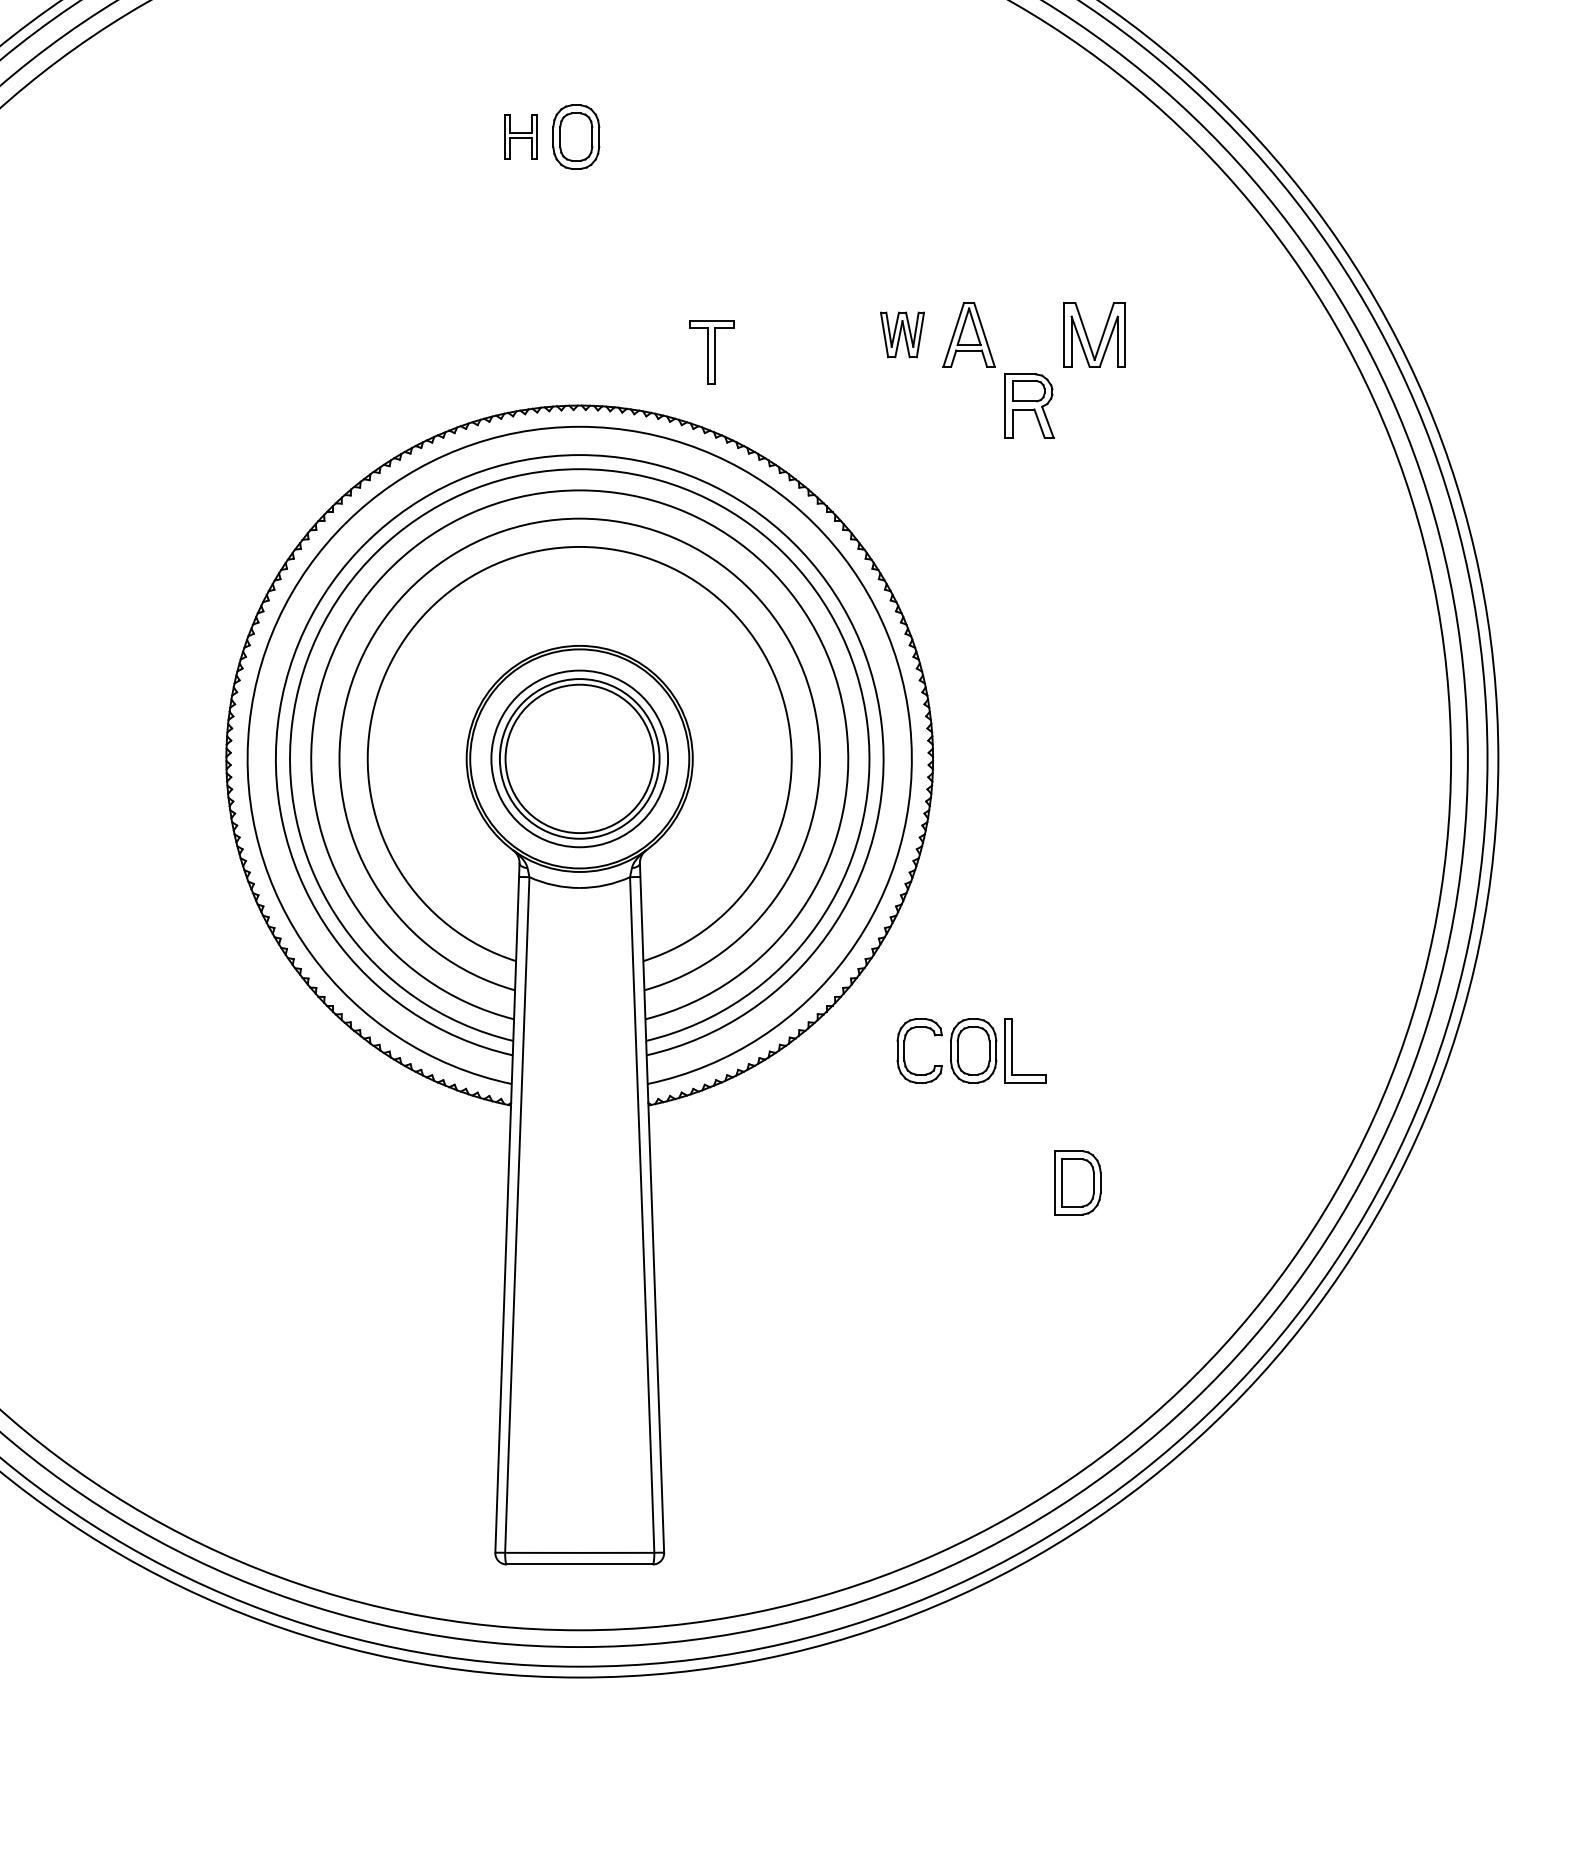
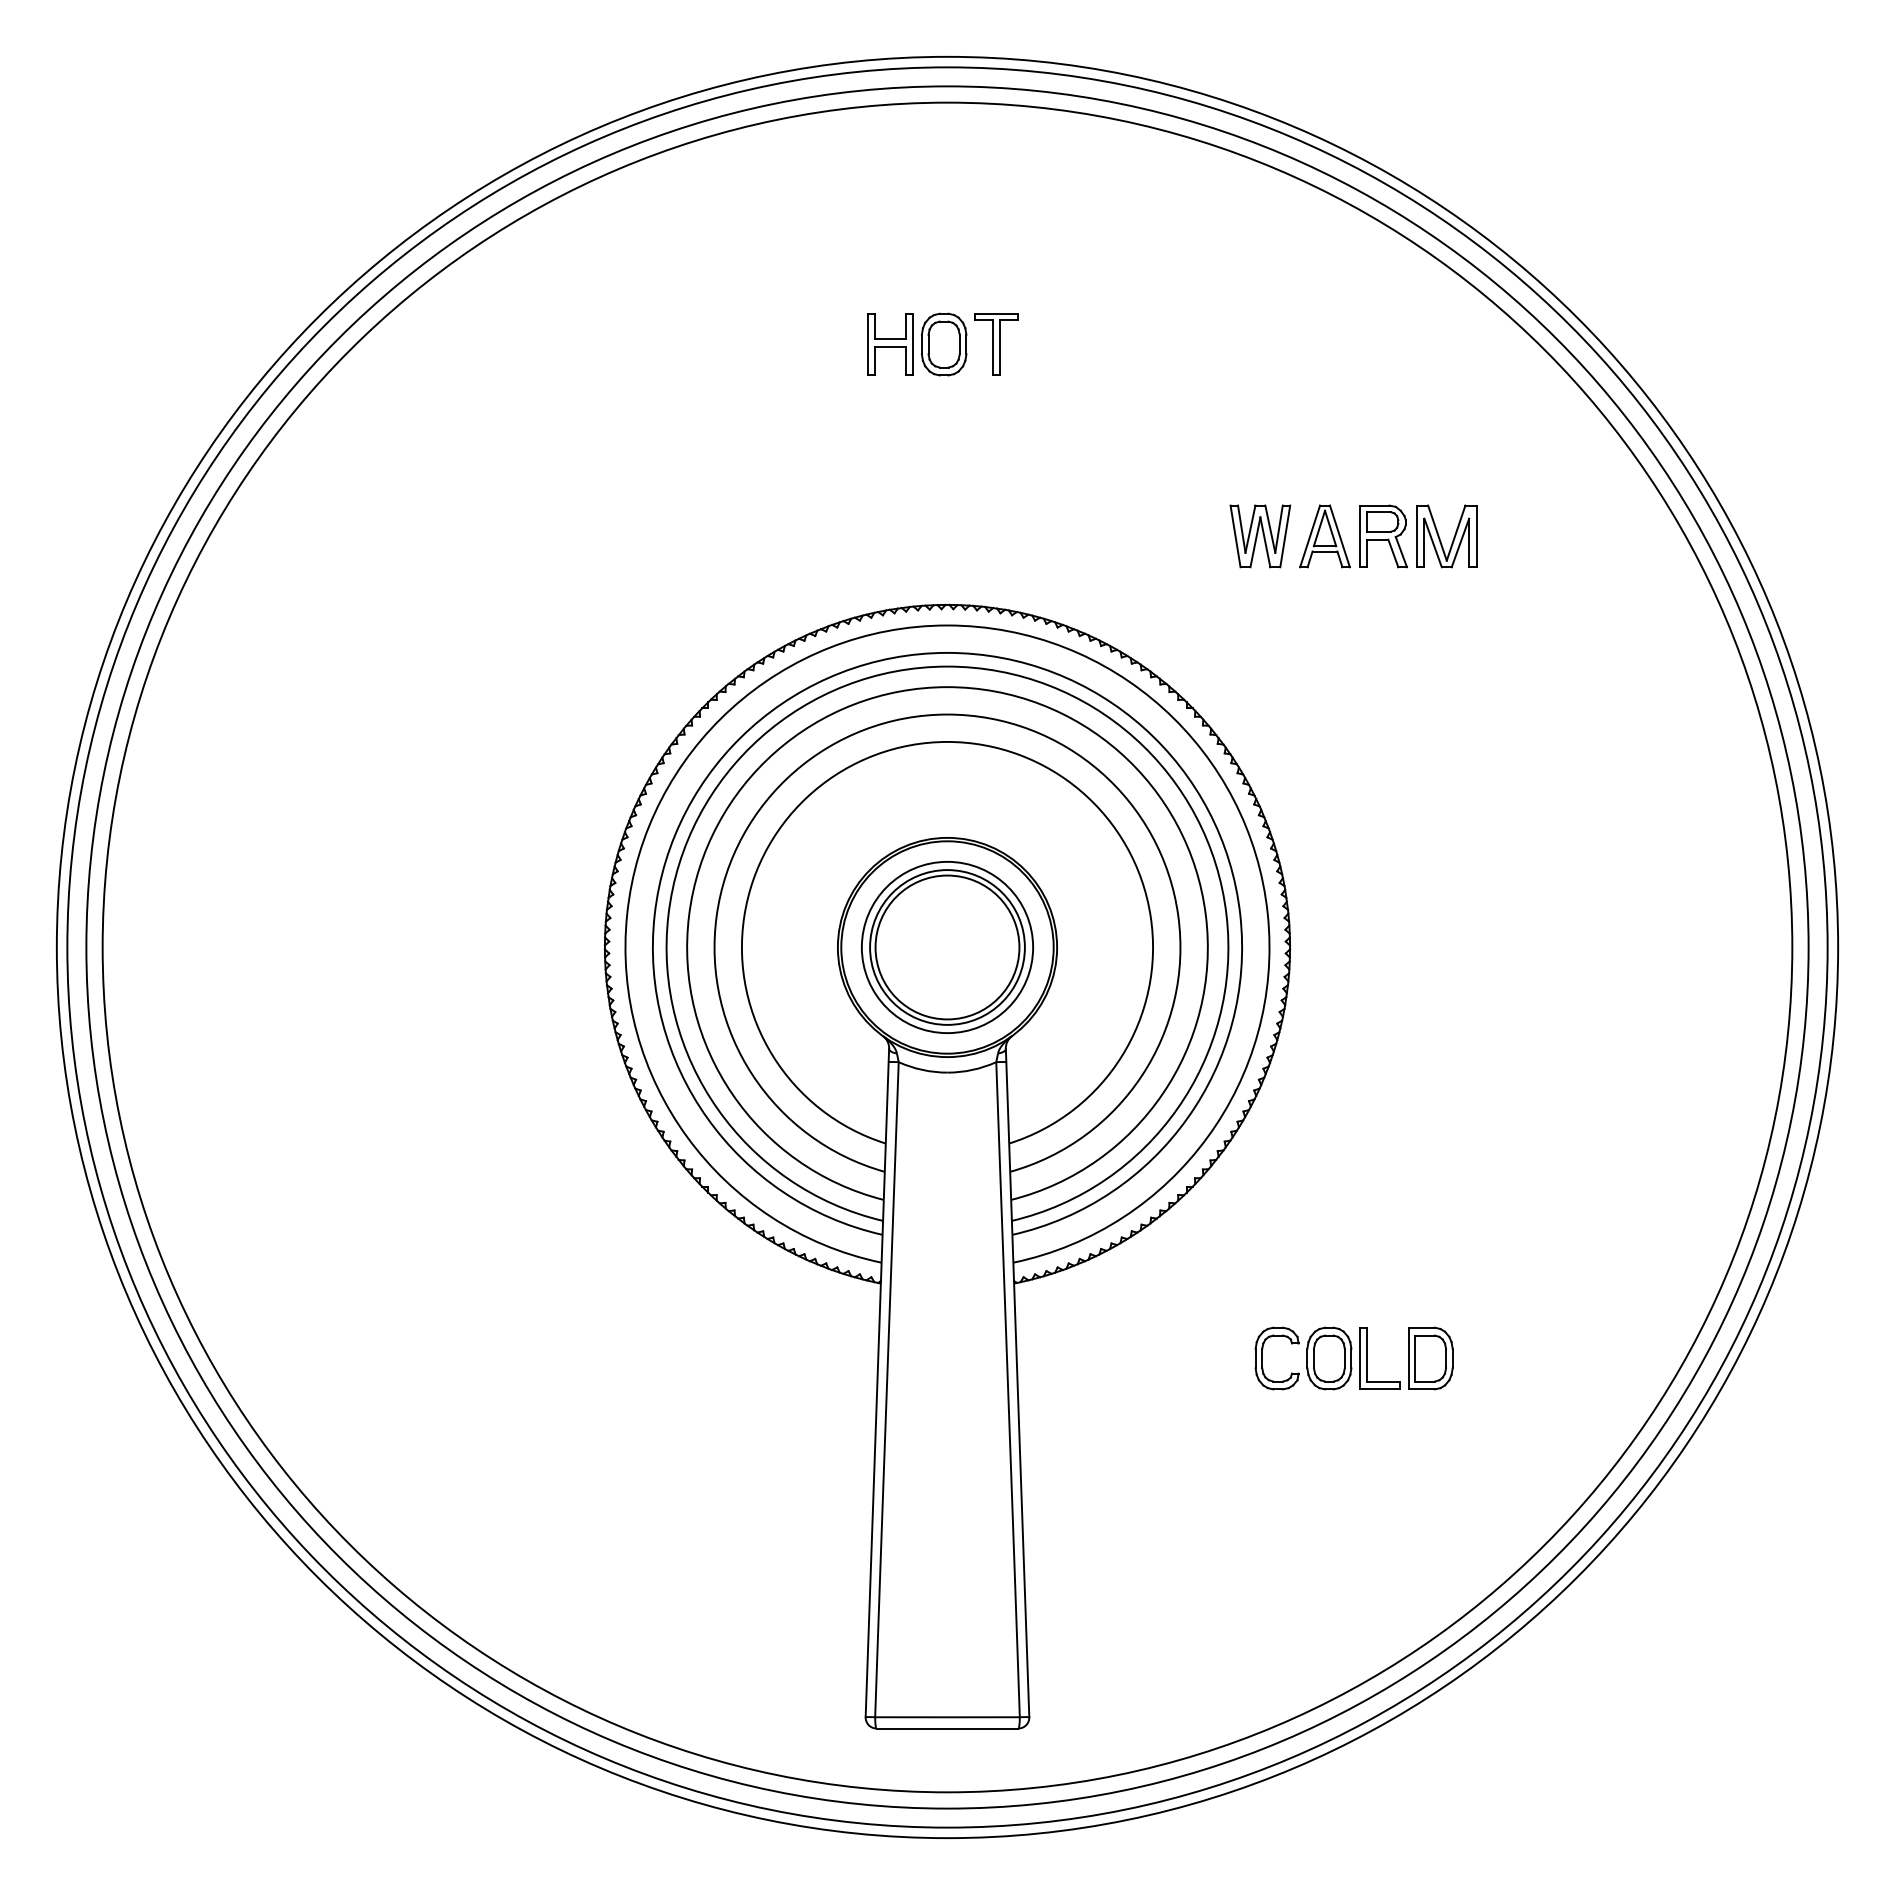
part: (520, 136) -> (890, 344), size x1.43
part: (902, 335) -> (1260, 536), size x1.43
part: (711, 352) -> (996, 344), moved
part: (1029, 406) -> (1383, 536), moved
part: (971, 1050) -> (1327, 1358), moved

